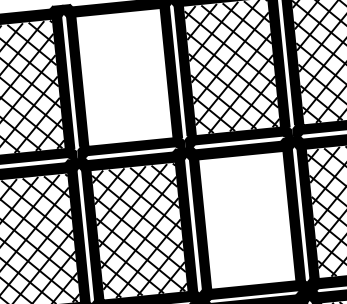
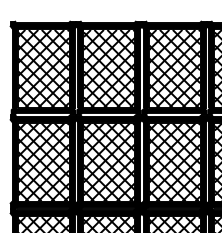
hatch: (123, 77) -> (108, 68), added
hatch: (247, 220) -> (174, 162), added

